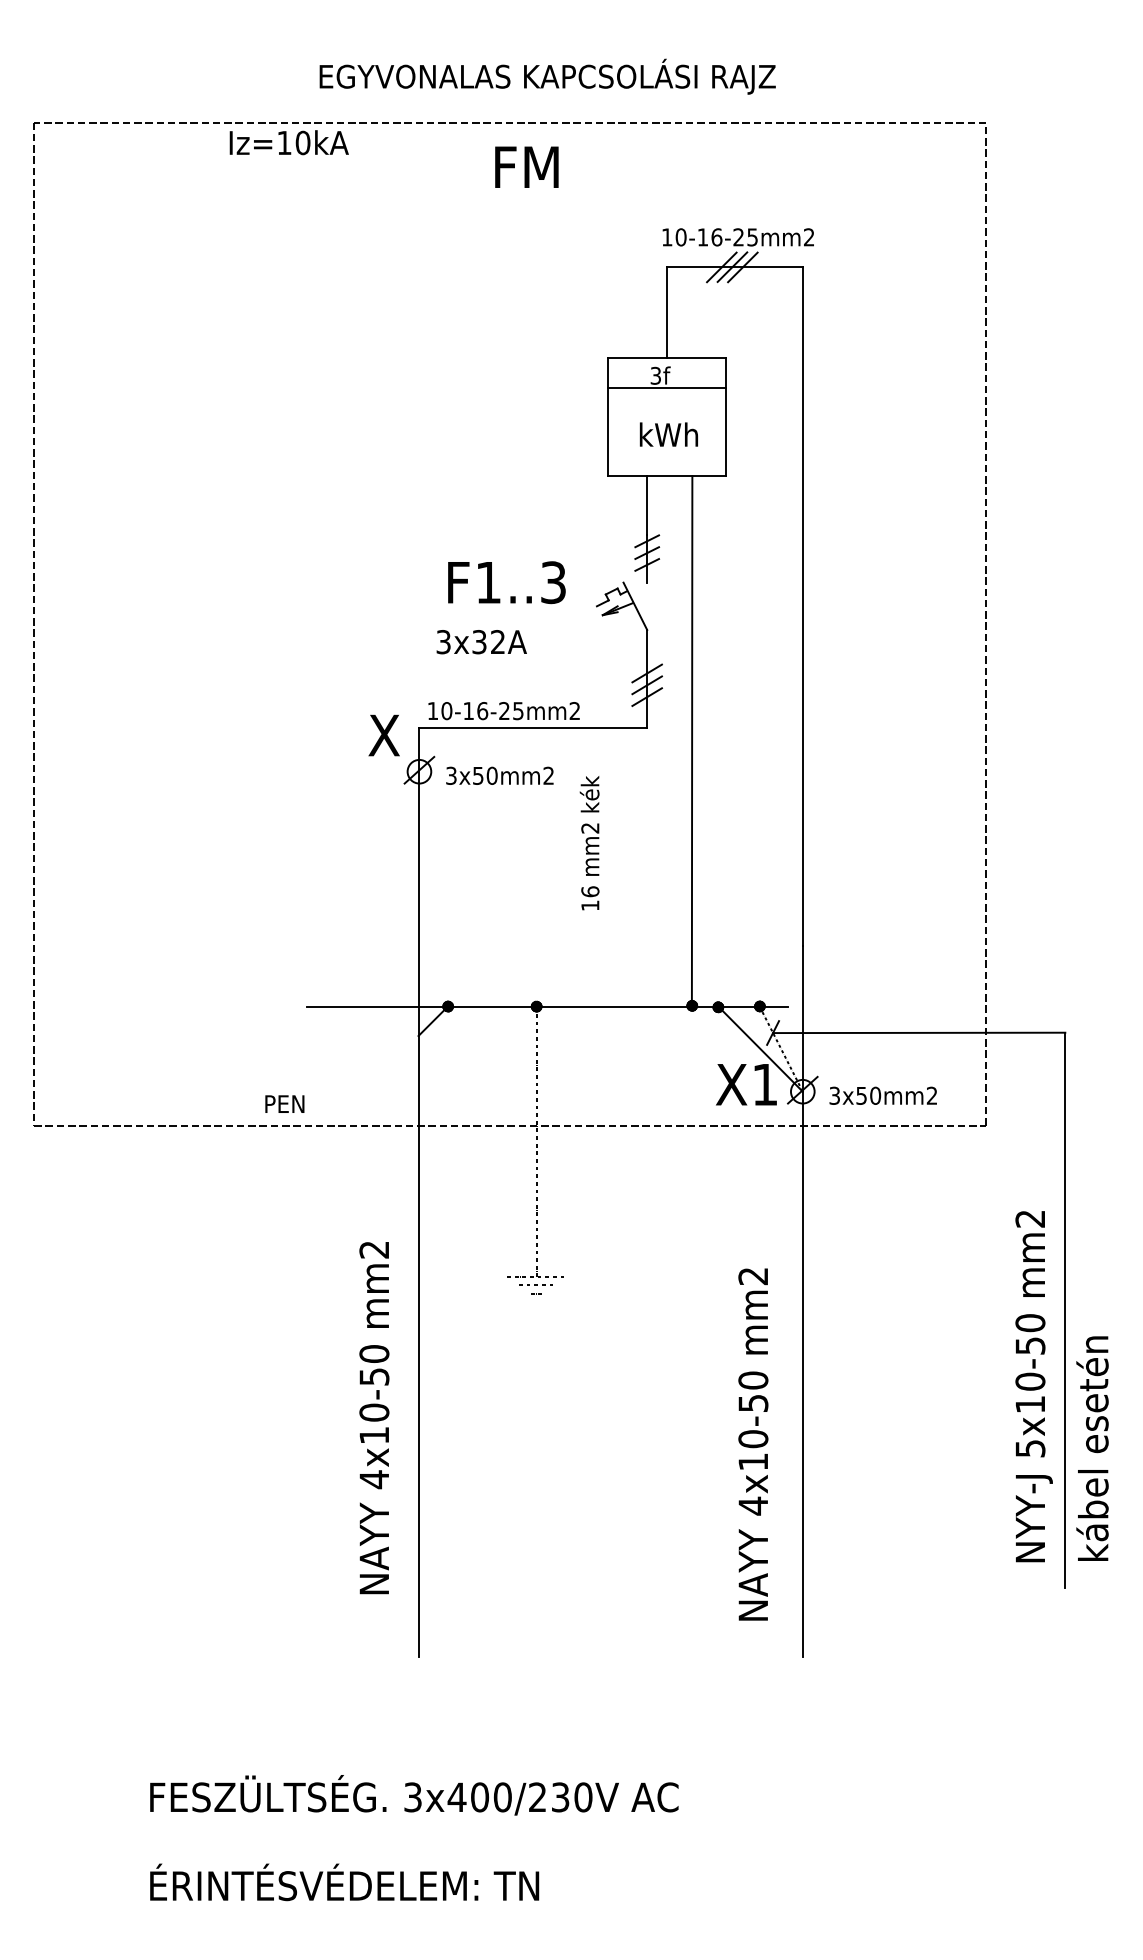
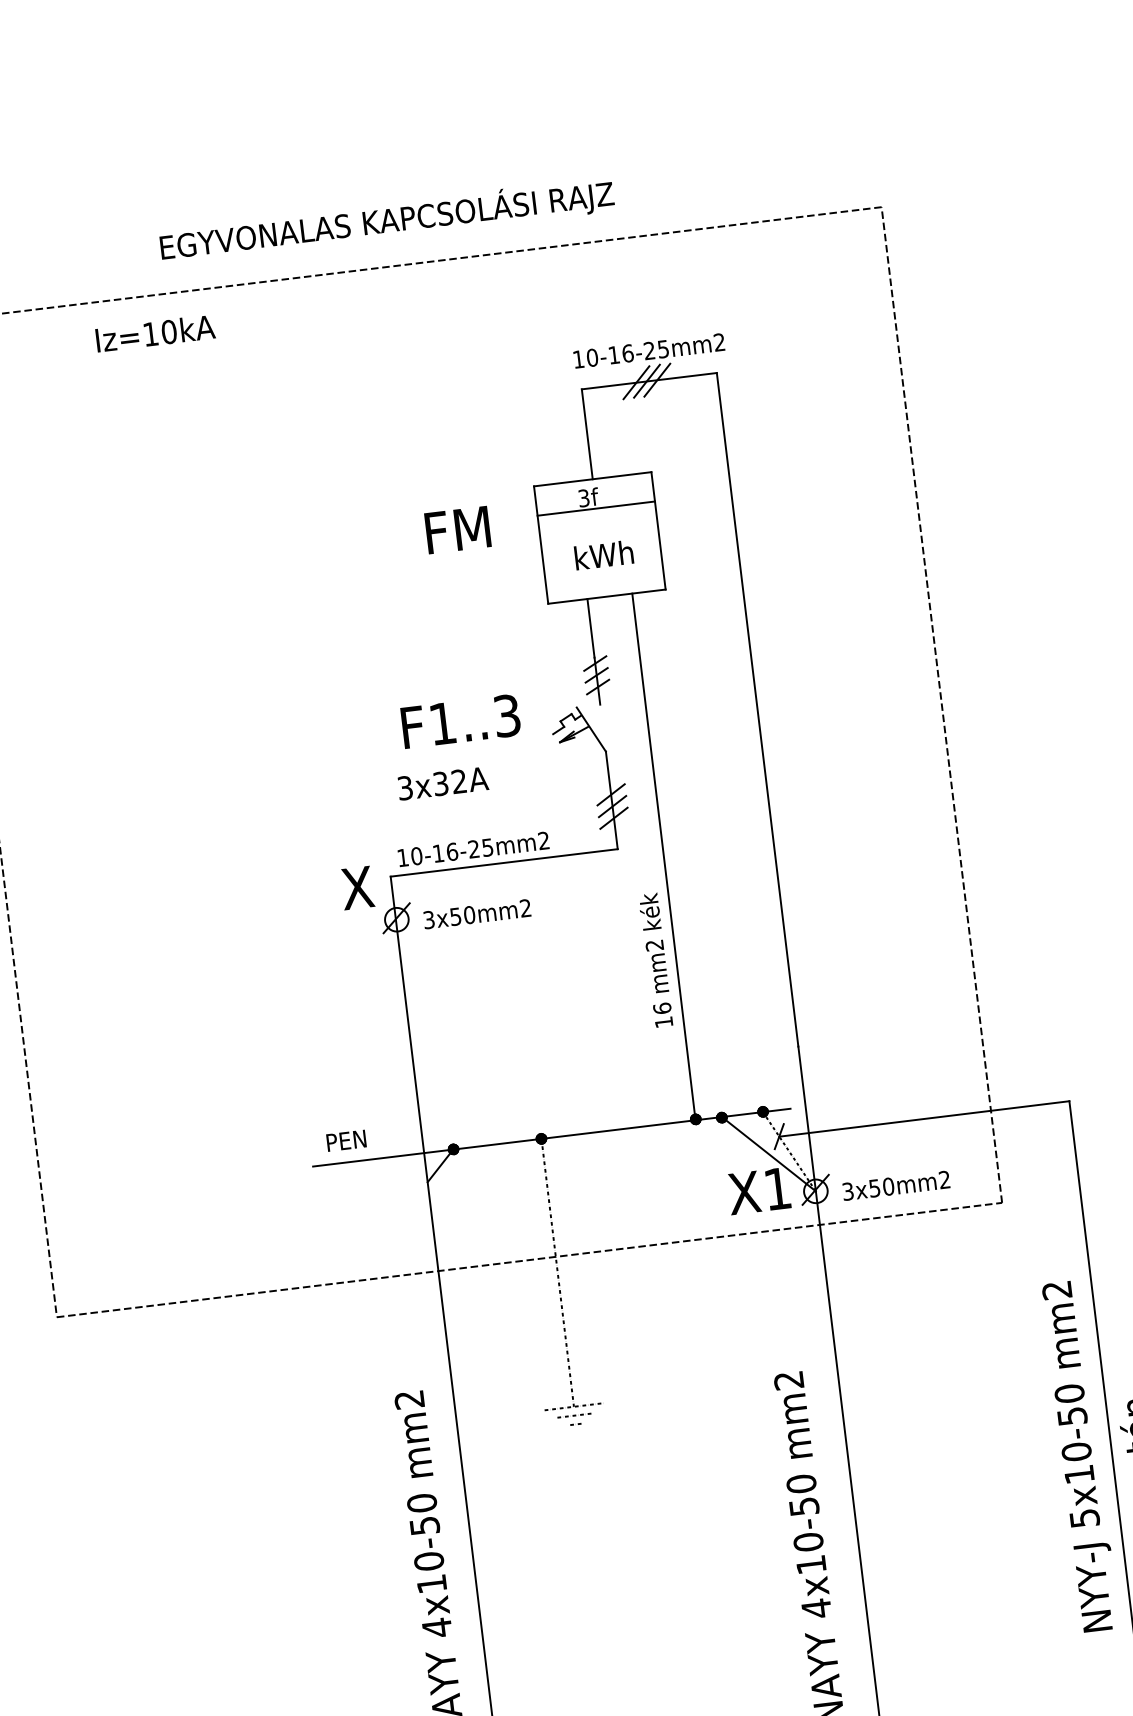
text: (547, 76) -> (386, 220), moved
text: (288, 142) -> (154, 333), moved
text: (526, 166) -> (457, 529), moved
text: (589, 843) -> (655, 960), moved
text: (284, 1103) -> (346, 1140), moved

